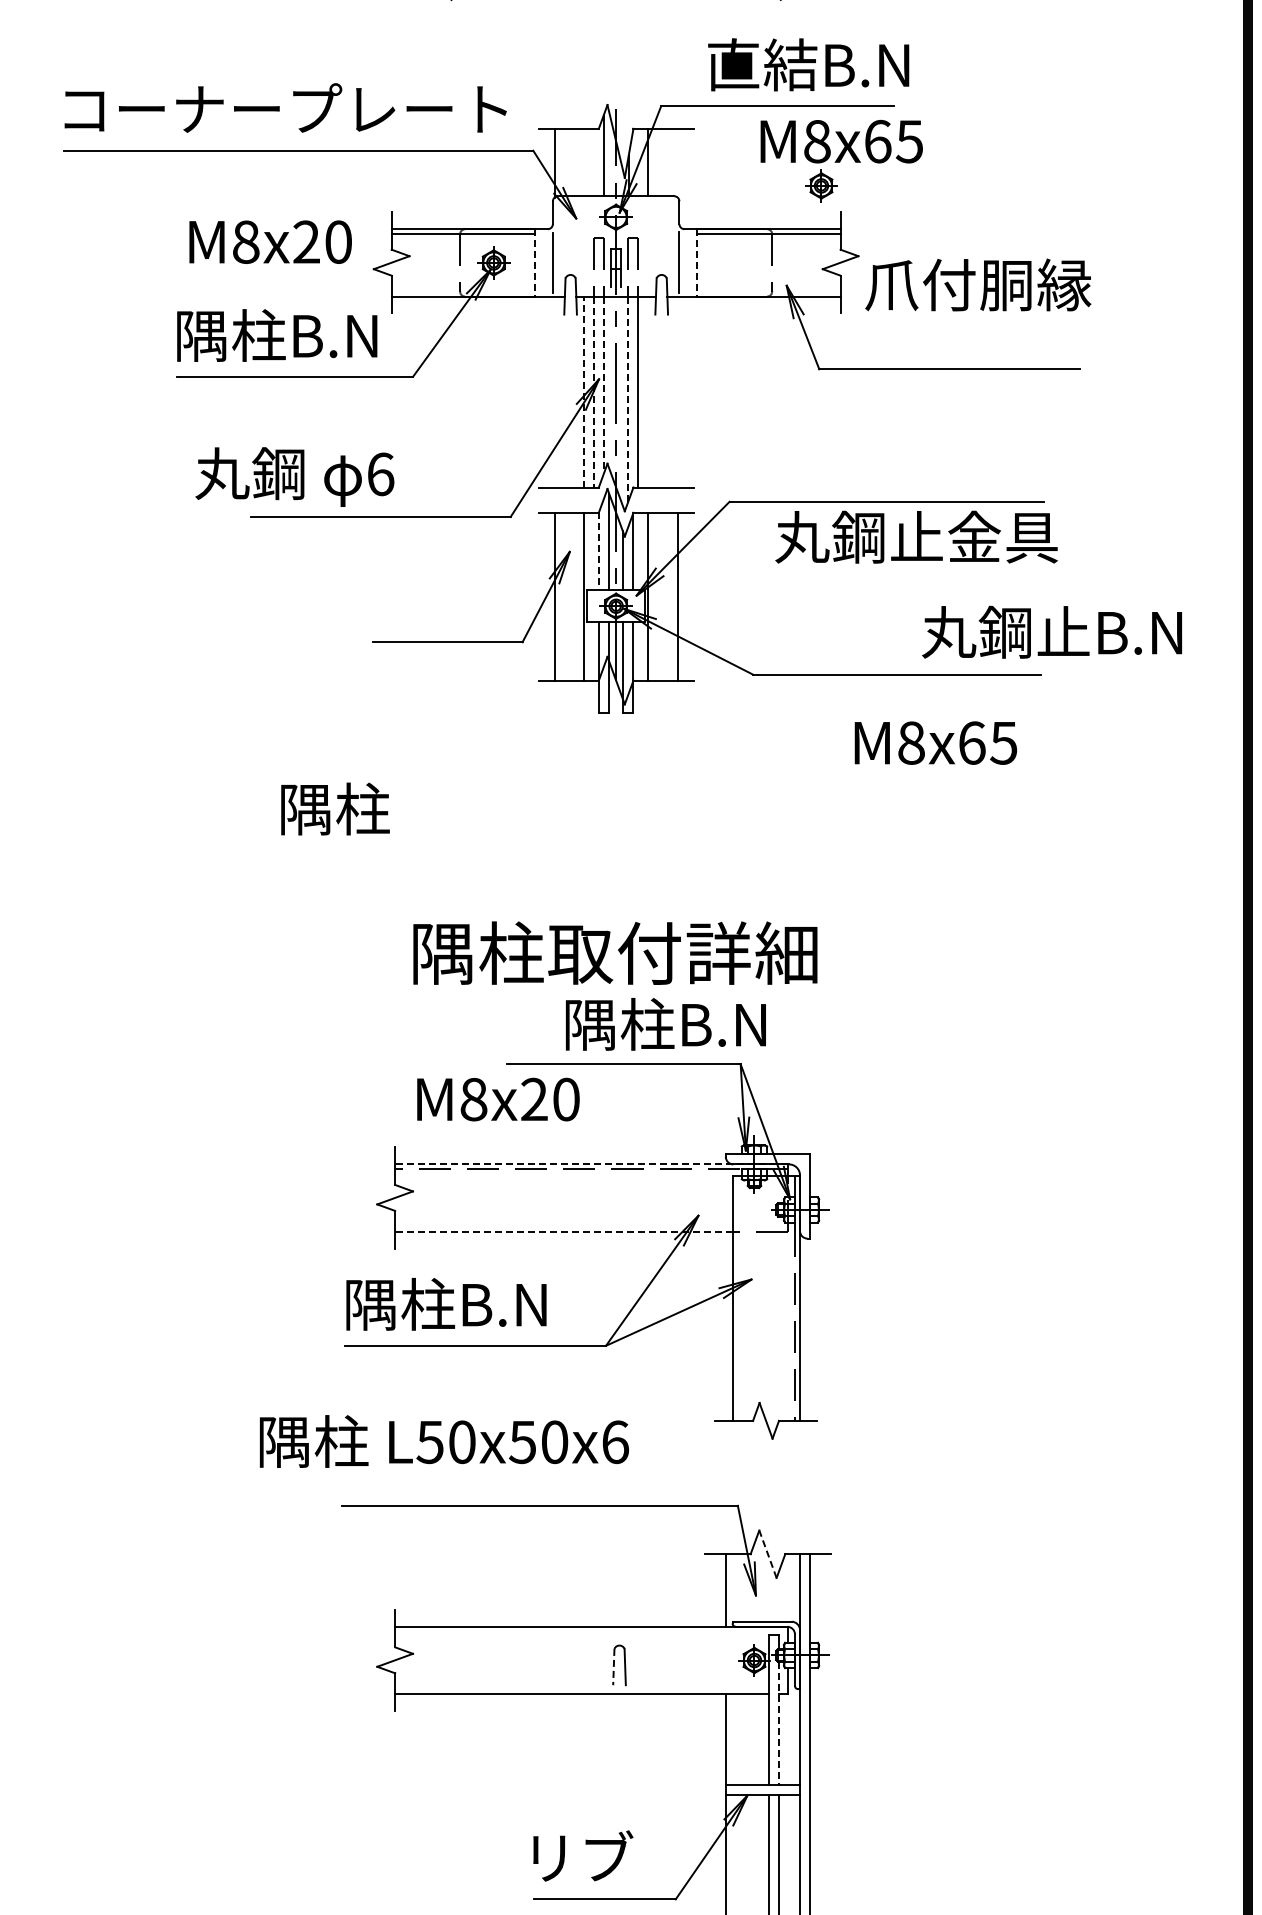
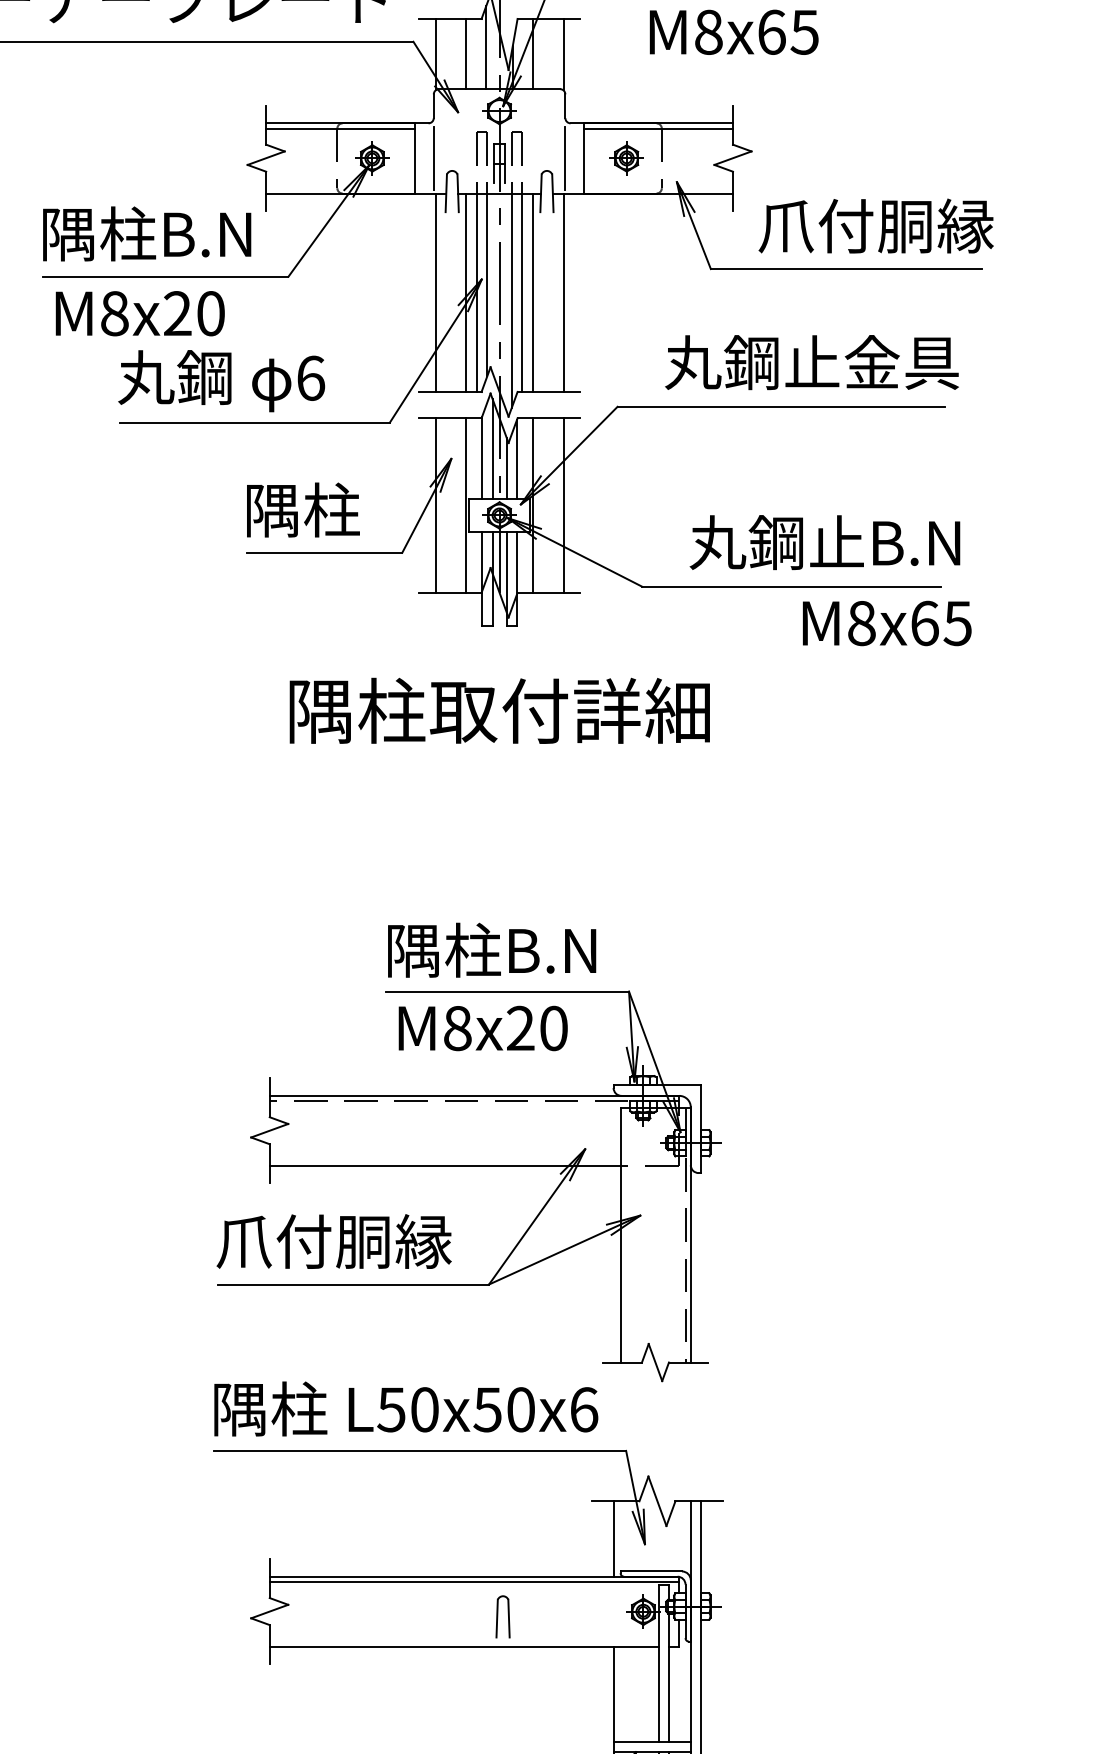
line: (584, 162) -> (466, 54), added
line: (677, 162) -> (563, 54), added
part: (821, 185) -> (626, 157), moved
text: (270, 241) -> (140, 312), moved
line: (535, 262) -> (415, 157), dashed -> solid
line: (697, 262) -> (584, 157), dashed -> solid
text: (978, 284) -> (876, 225), moved
line: (604, 384) -> (487, 284), dashed -> solid
line: (554, 391) -> (435, 292), added
line: (584, 391) -> (466, 292), dashed -> solid
line: (648, 391) -> (533, 292), added
line: (677, 391) -> (563, 292), added
line: (594, 392) -> (477, 293), dashed -> solid
line: (627, 399) -> (511, 300), dashed -> solid
text: (294, 476) -> (221, 380), moved
text: (916, 536) -> (811, 361), moved
line: (599, 551) -> (482, 458), dashed -> solid
text: (1051, 631) -> (824, 541), moved
text: (935, 742) -> (886, 622), moved
text: (335, 808) -> (303, 509), moved
text: (615, 952) -> (499, 710), moved
text: (665, 1024) -> (491, 950), moved
text: (498, 1099) -> (483, 1028), moved
line: (591, 1164) -> (473, 1095), dashed -> solid
line: (563, 1231) -> (444, 1165), dashed -> solid
text: (457, 1303) -> (334, 1240), 隅柱B.N -> 爪付胴縁
text: (444, 1441) -> (406, 1408), moved
line: (767, 1553) -> (656, 1500), dashed -> solid
line: (591, 1631) -> (473, 1581), added
line: (613, 1667) -> (496, 1619), dashed -> solid
line: (779, 1723) -> (669, 1677), dashed -> solid

